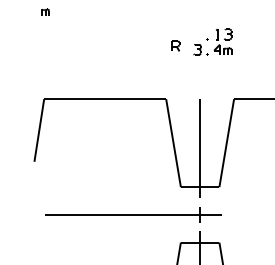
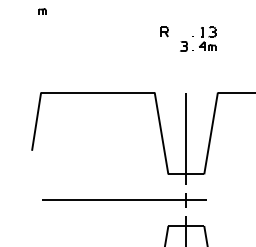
part: (175, 45) -> (164, 31), moved

